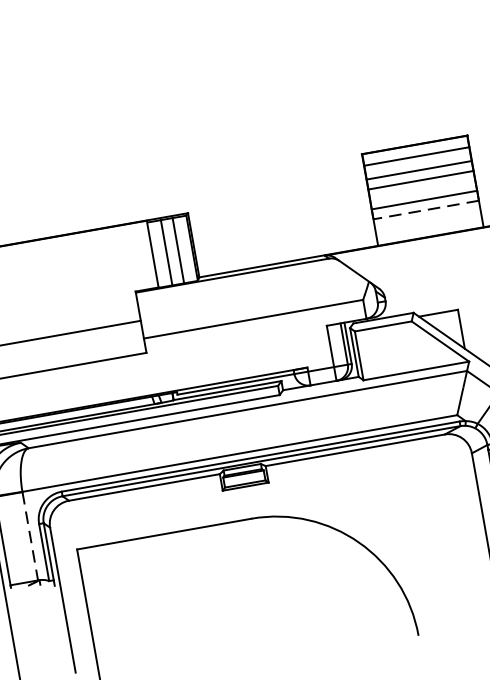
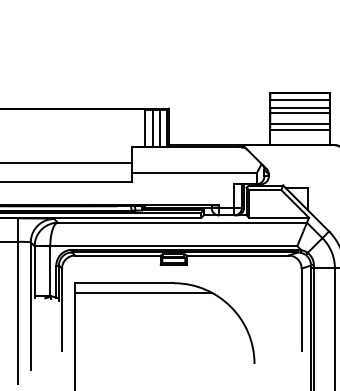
line: (427, 210) -> (300, 130), dashed -> solid
line: (30, 536) -> (50, 271), dashed -> solid
line: (199, 544) -> (142, 292), added

